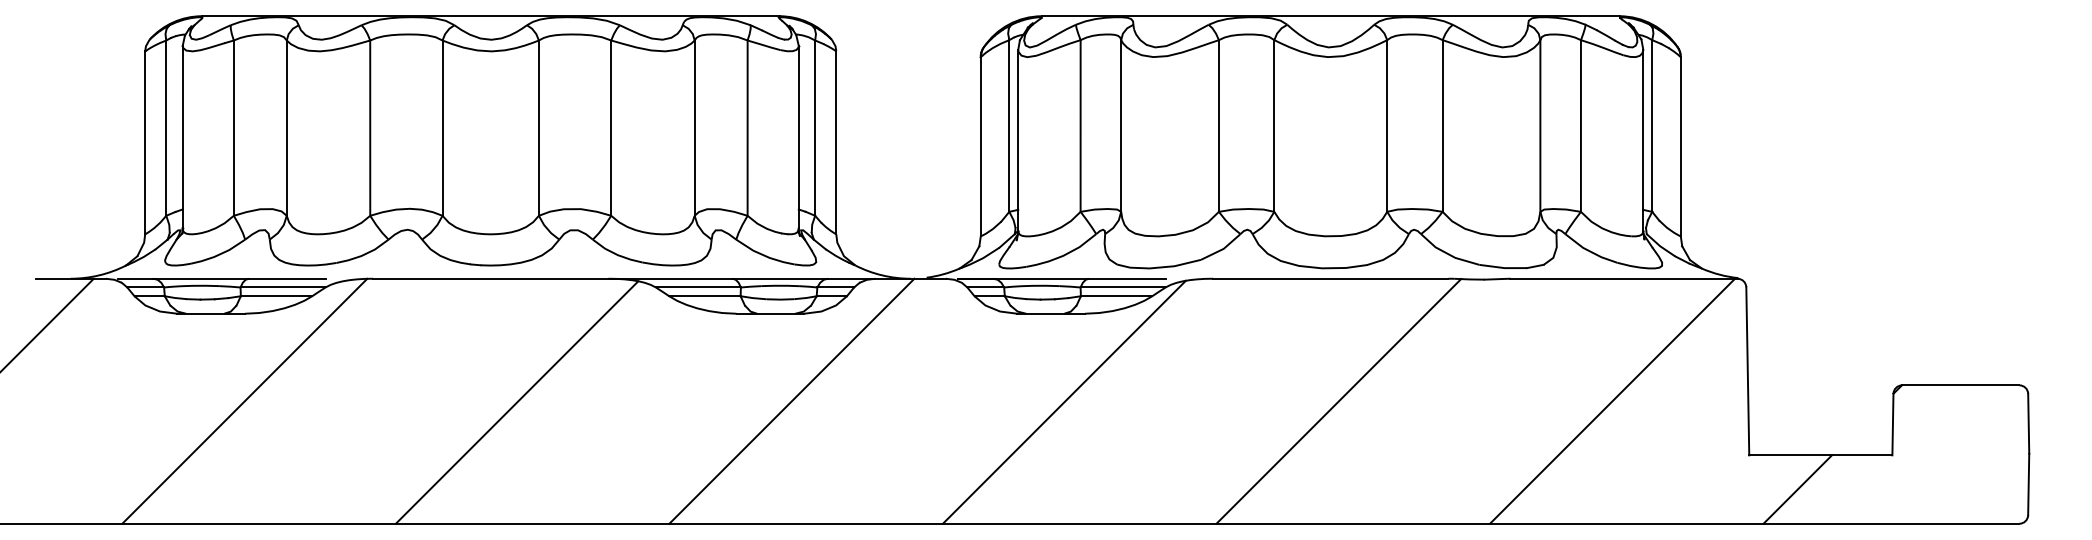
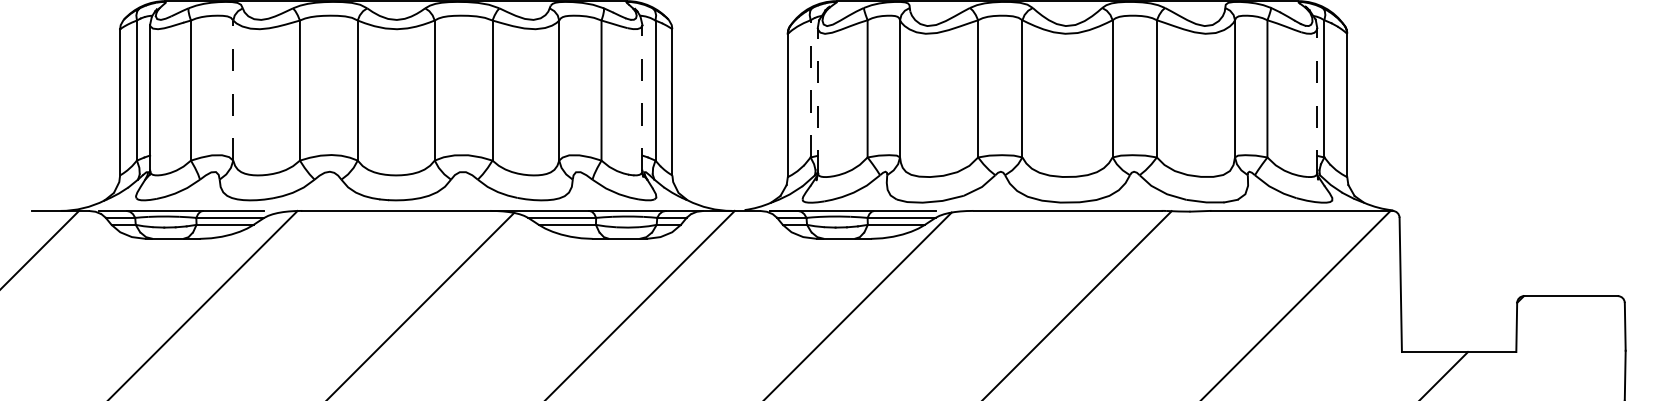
line: (1009, 126) -> (810, 89), solid -> dashed
line: (286, 128) -> (233, 90), solid -> dashed
line: (798, 136) -> (642, 97), solid -> dashed
line: (1018, 140) -> (817, 100), solid -> dashed
line: (1643, 140) -> (1317, 100), solid -> dashed

